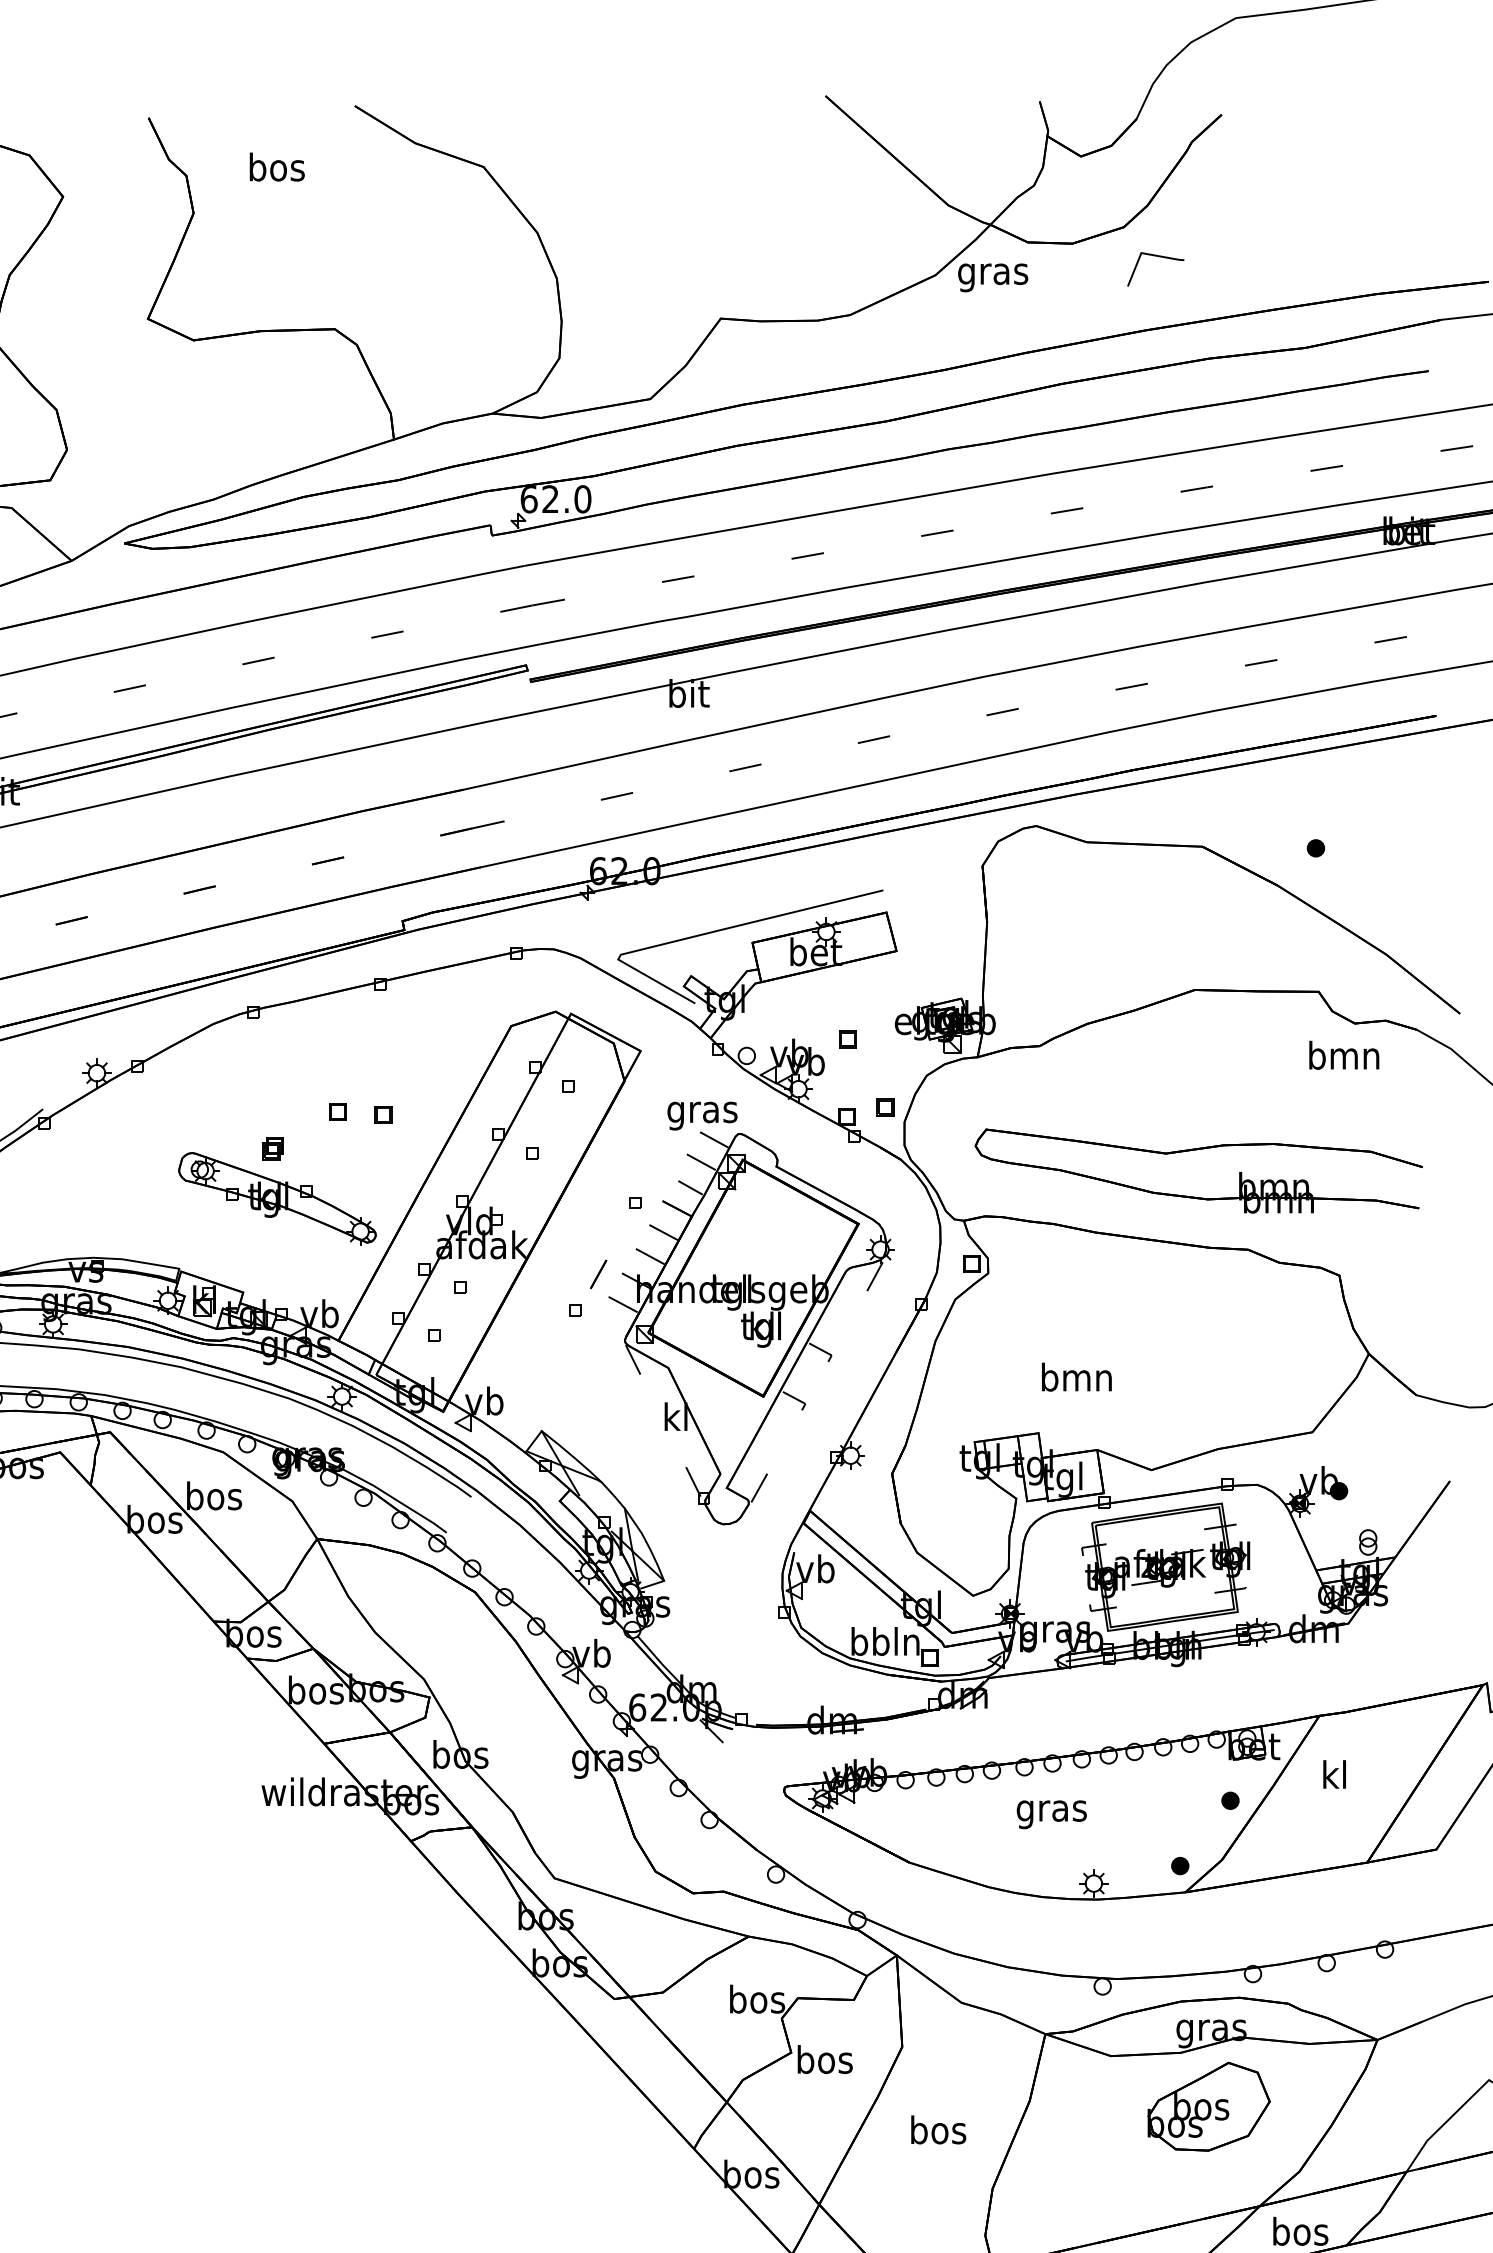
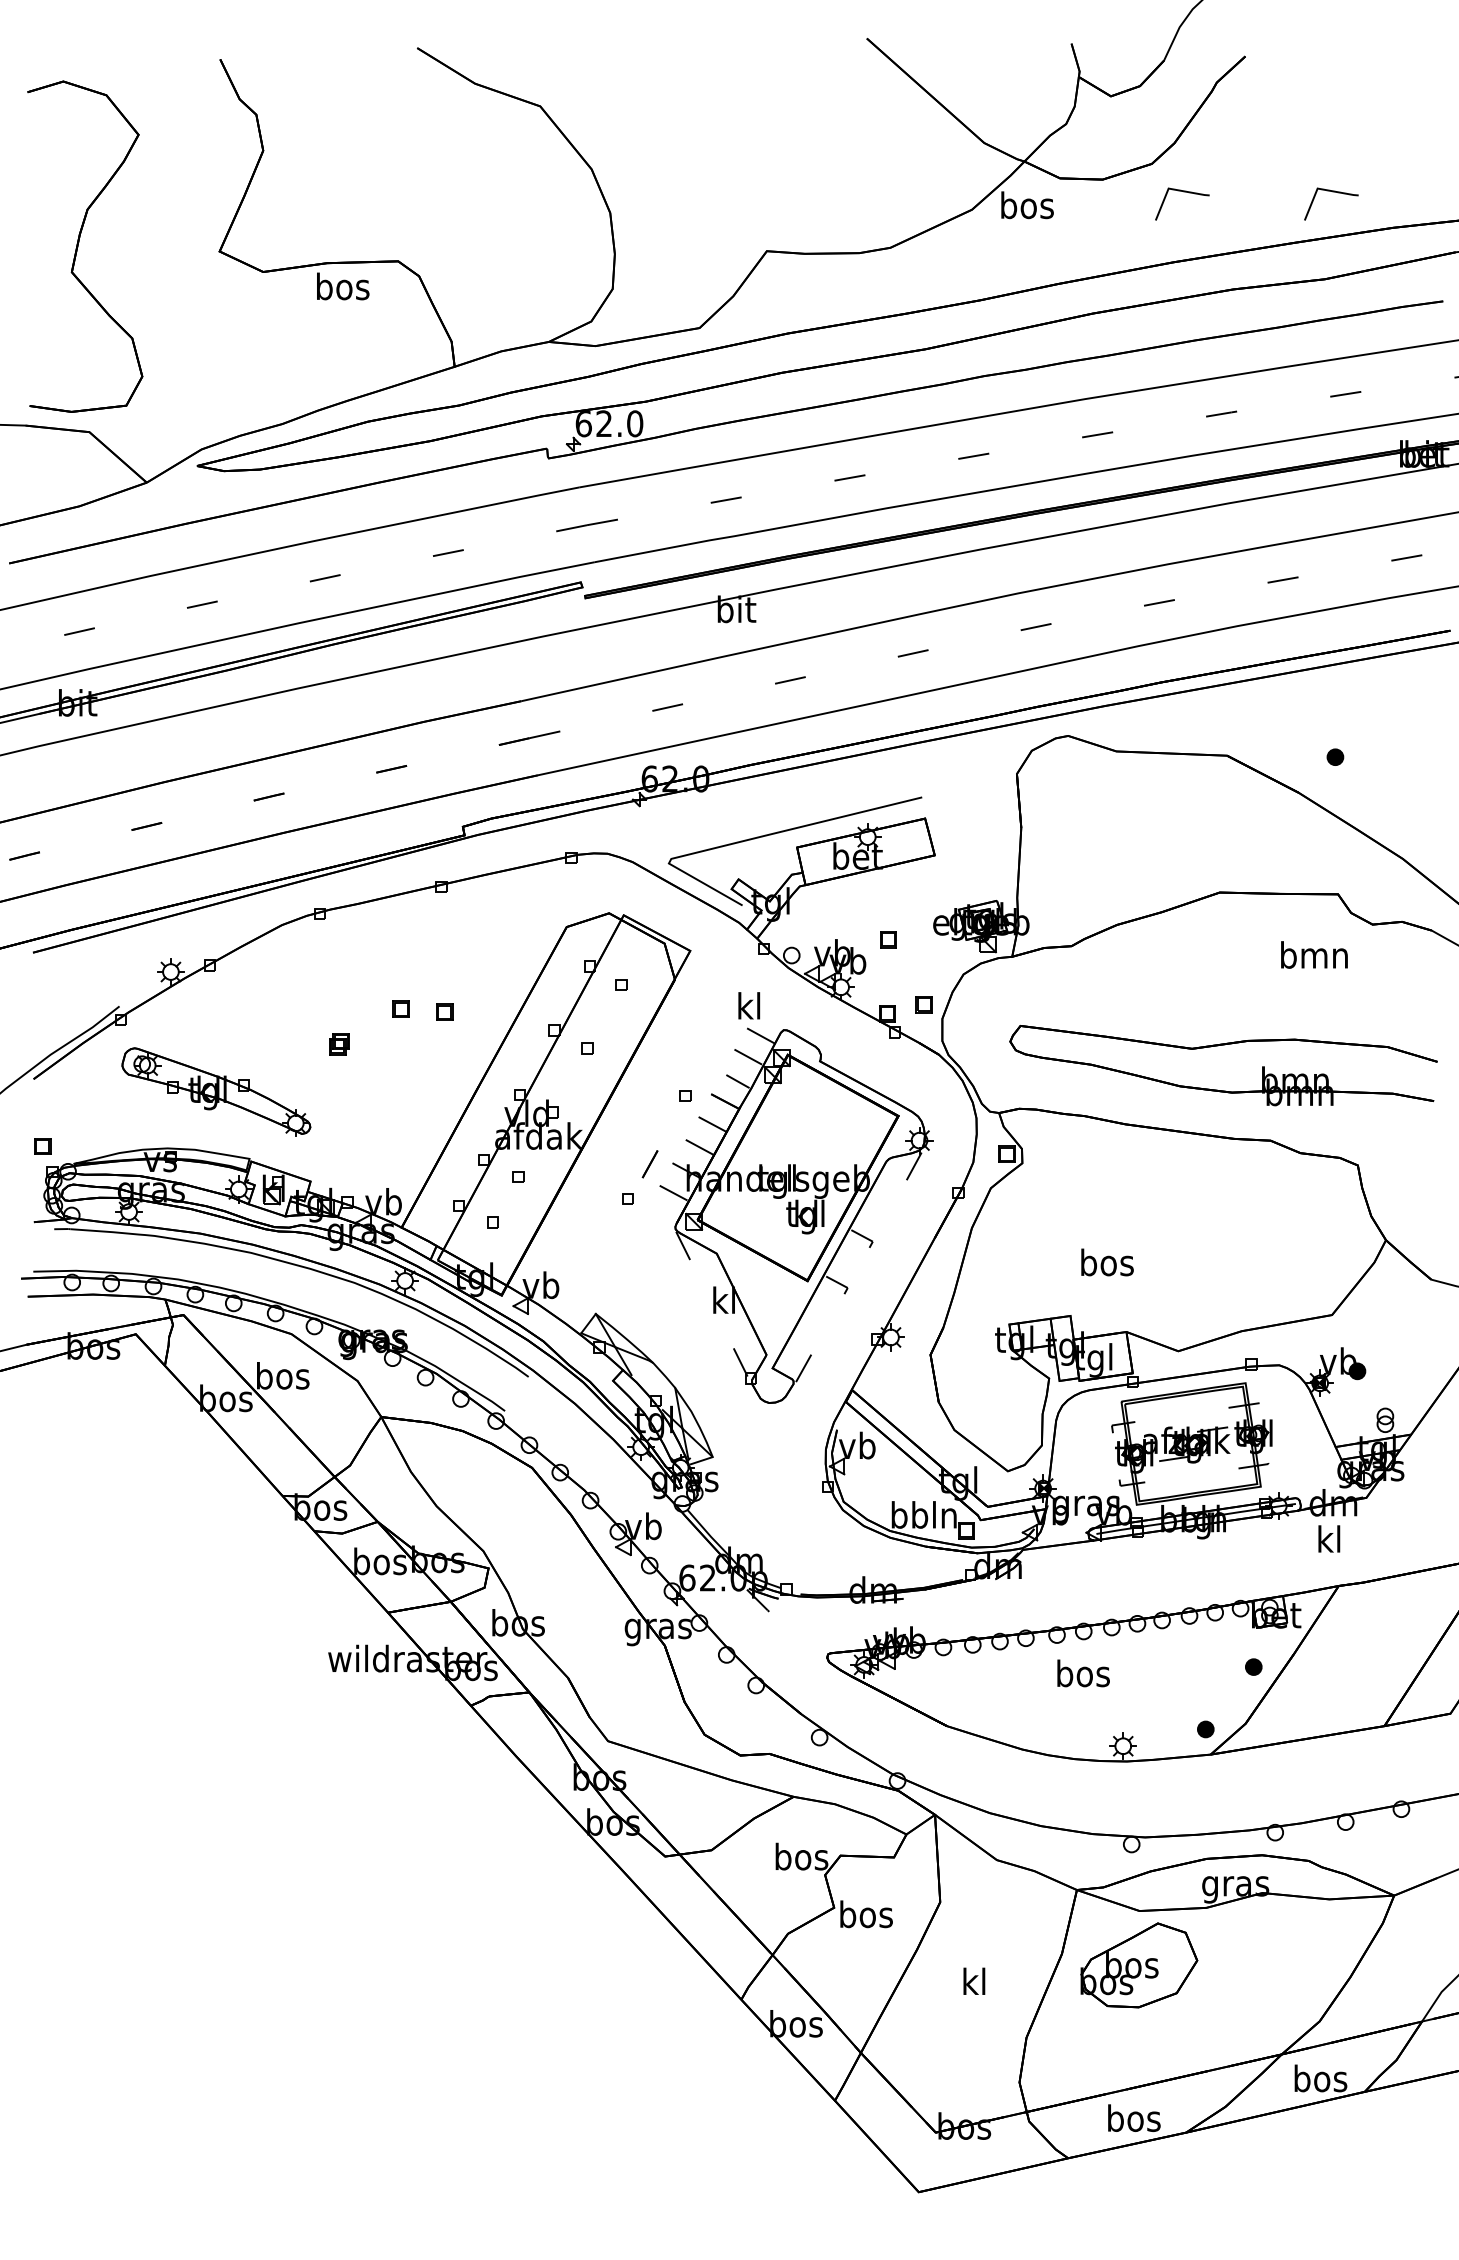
text: (277, 167) -> (343, 286), moved
line: (1312, 257) -> (1332, 192), added
text: (992, 273) -> (1026, 208), gras -> bos
text: (1344, 1054) -> (1314, 954), moved
text: (701, 1112) -> (748, 1009), gras -> kl
part: (277, 1198) -> (216, 1091), moved
text: (1076, 1377) -> (1106, 1262), bmn -> bos
text: (1334, 1773) -> (1329, 1538), moved
text: (1051, 1810) -> (1082, 1676), gras -> bos
part: (1209, 2106) -> (1139, 1965), moved
text: (938, 2129) -> (974, 1981), bos -> kl

